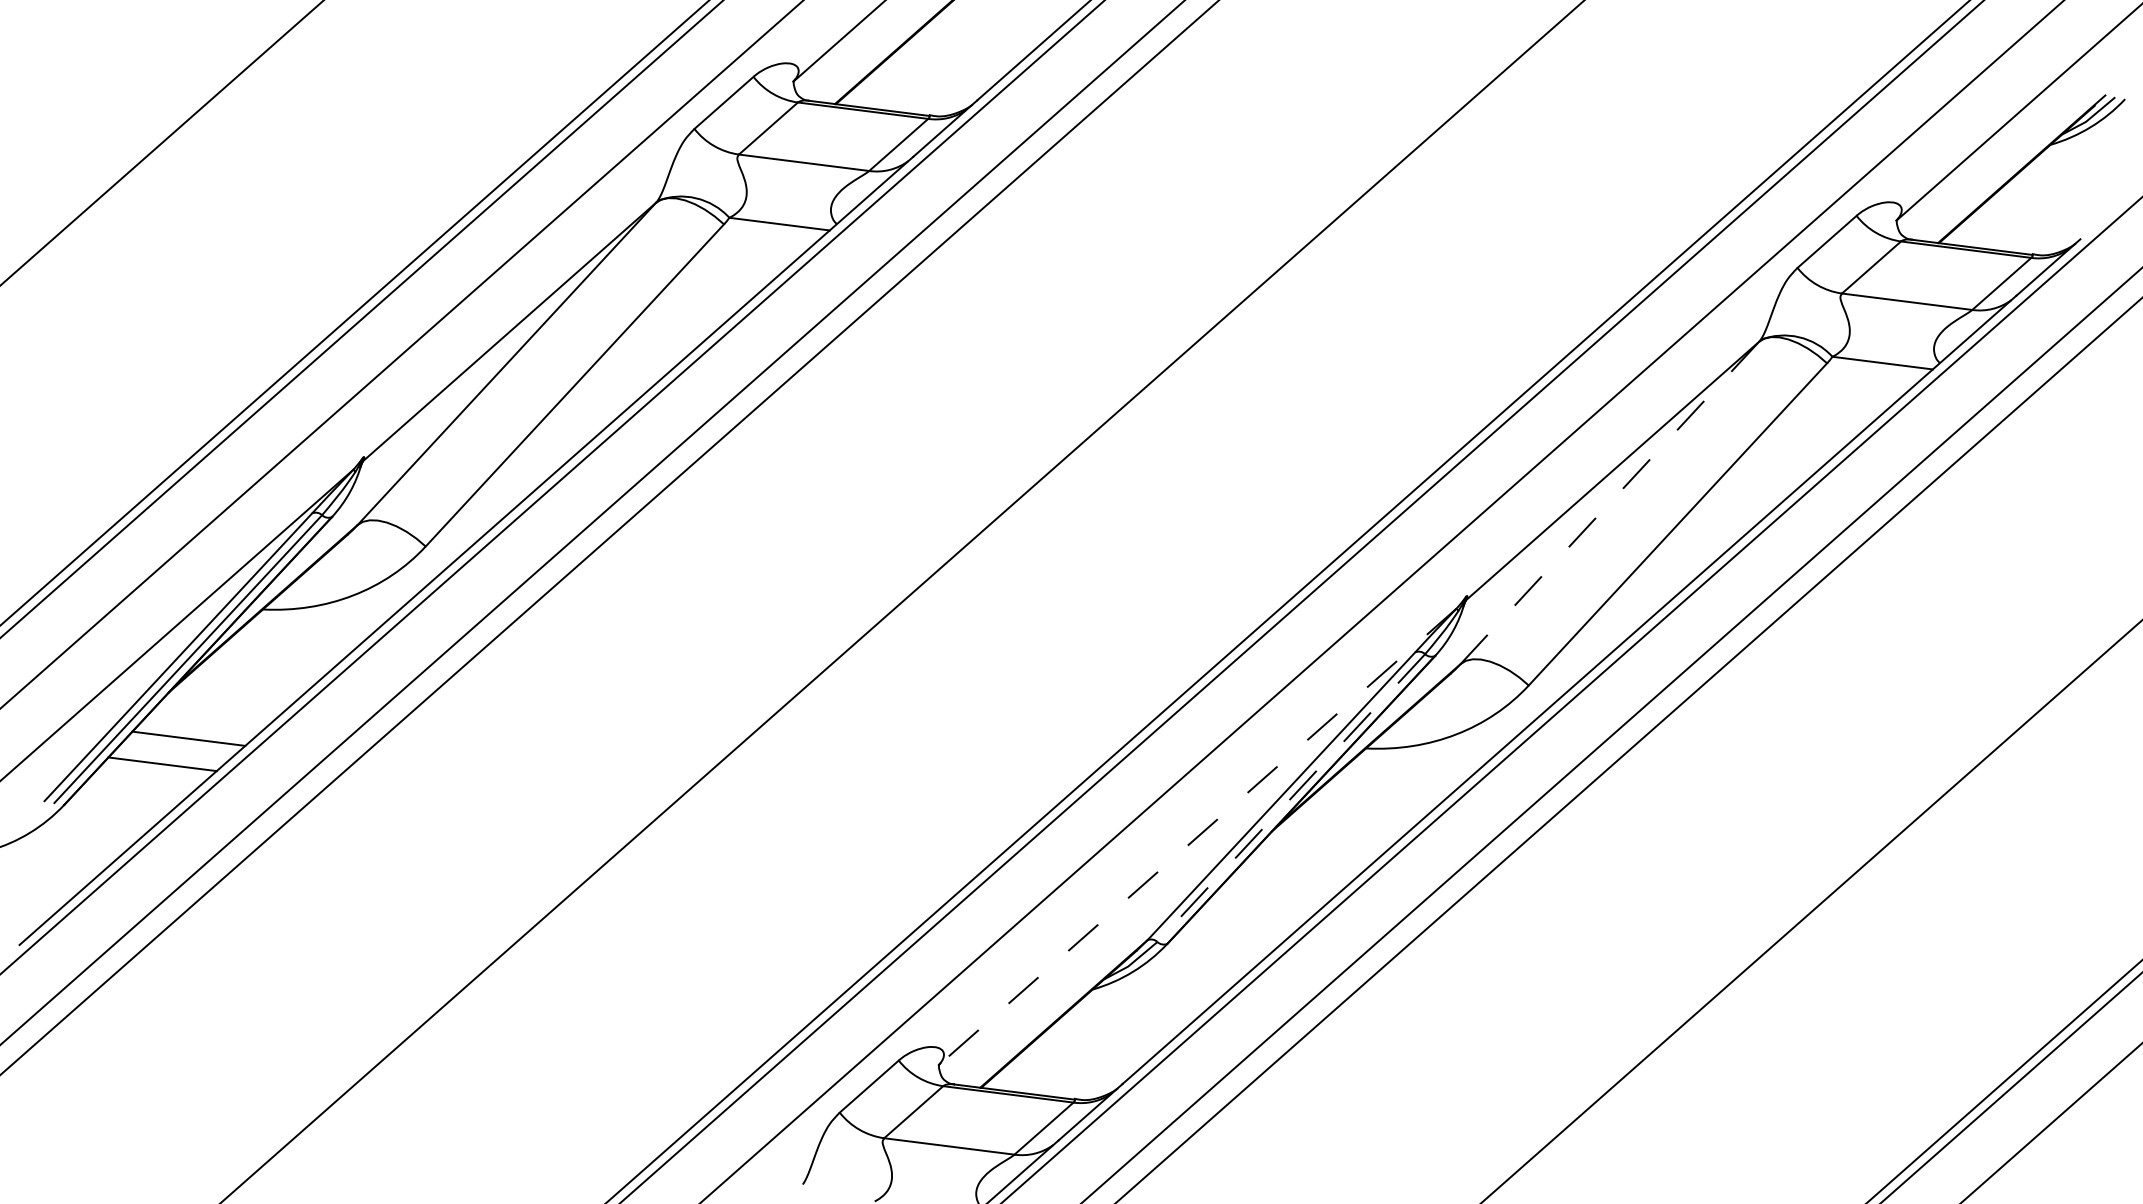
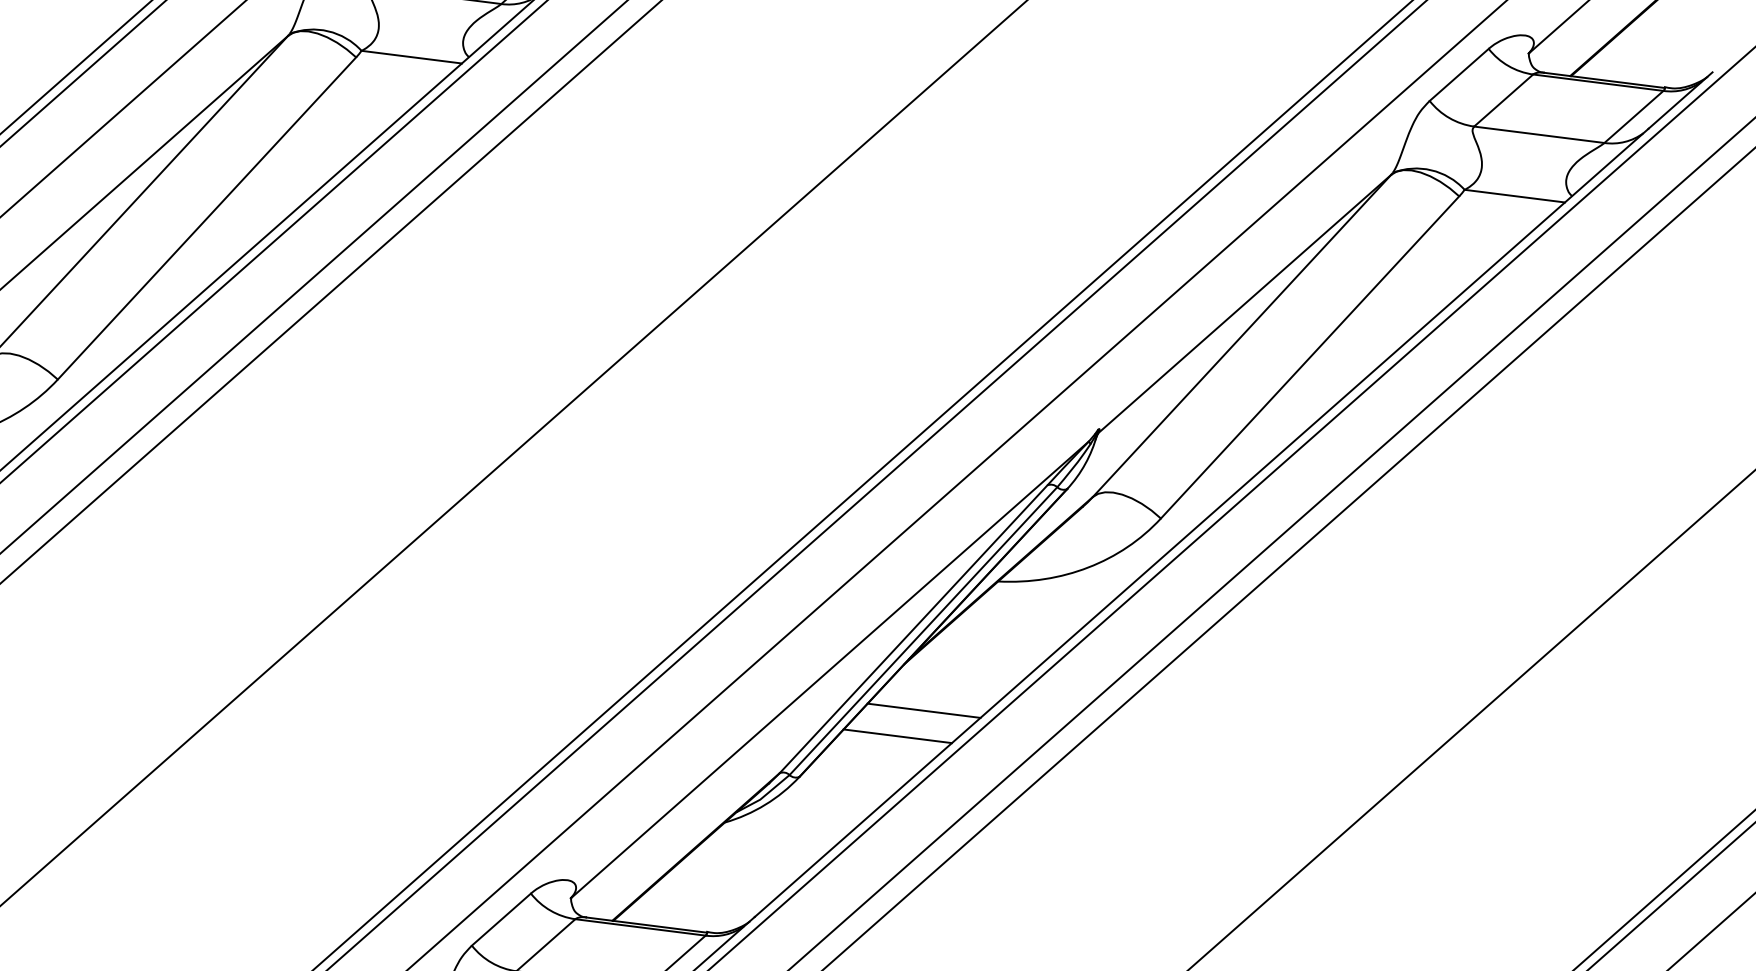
line: (1609, 503) -> (1241, 336), dashed -> solid
line: (1291, 798) -> (923, 631), dashed -> solid
line: (1197, 837) -> (829, 670), dashed -> solid
line: (1291, 877) -> (923, 710), added
line: (1265, 903) -> (897, 736), added

